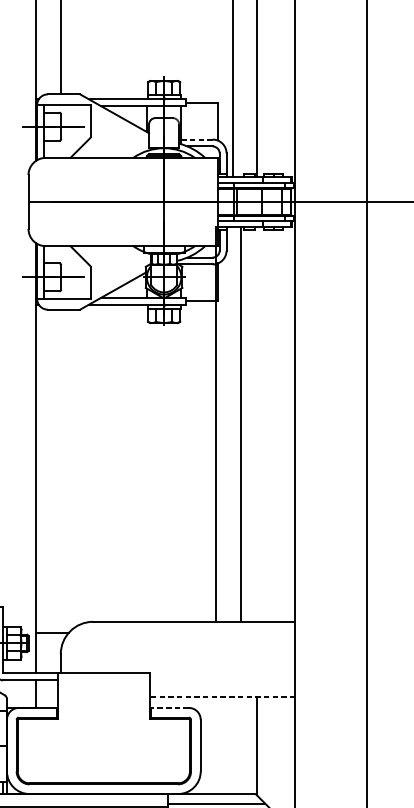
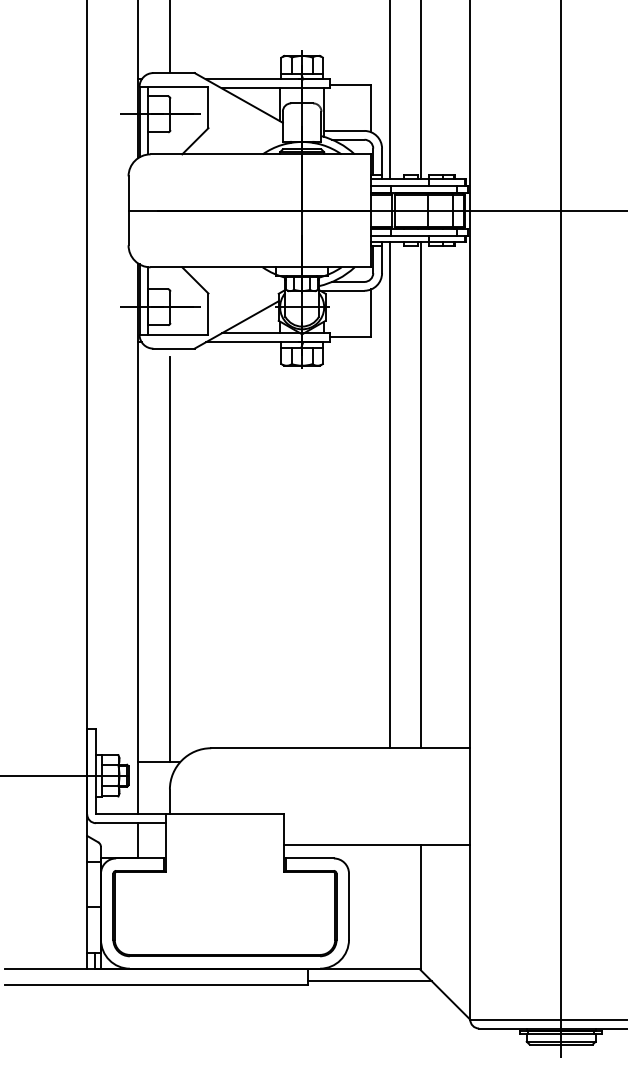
line: (196, 139) -> (343, 130), dashed -> solid
line: (215, 424) -> (390, 495), moved
line: (240, 424) -> (420, 495), moved
line: (60, 474) -> (169, 559), added
line: (222, 697) -> (376, 844), dashed -> solid
line: (169, 707) -> (309, 858), dashed -> solid

